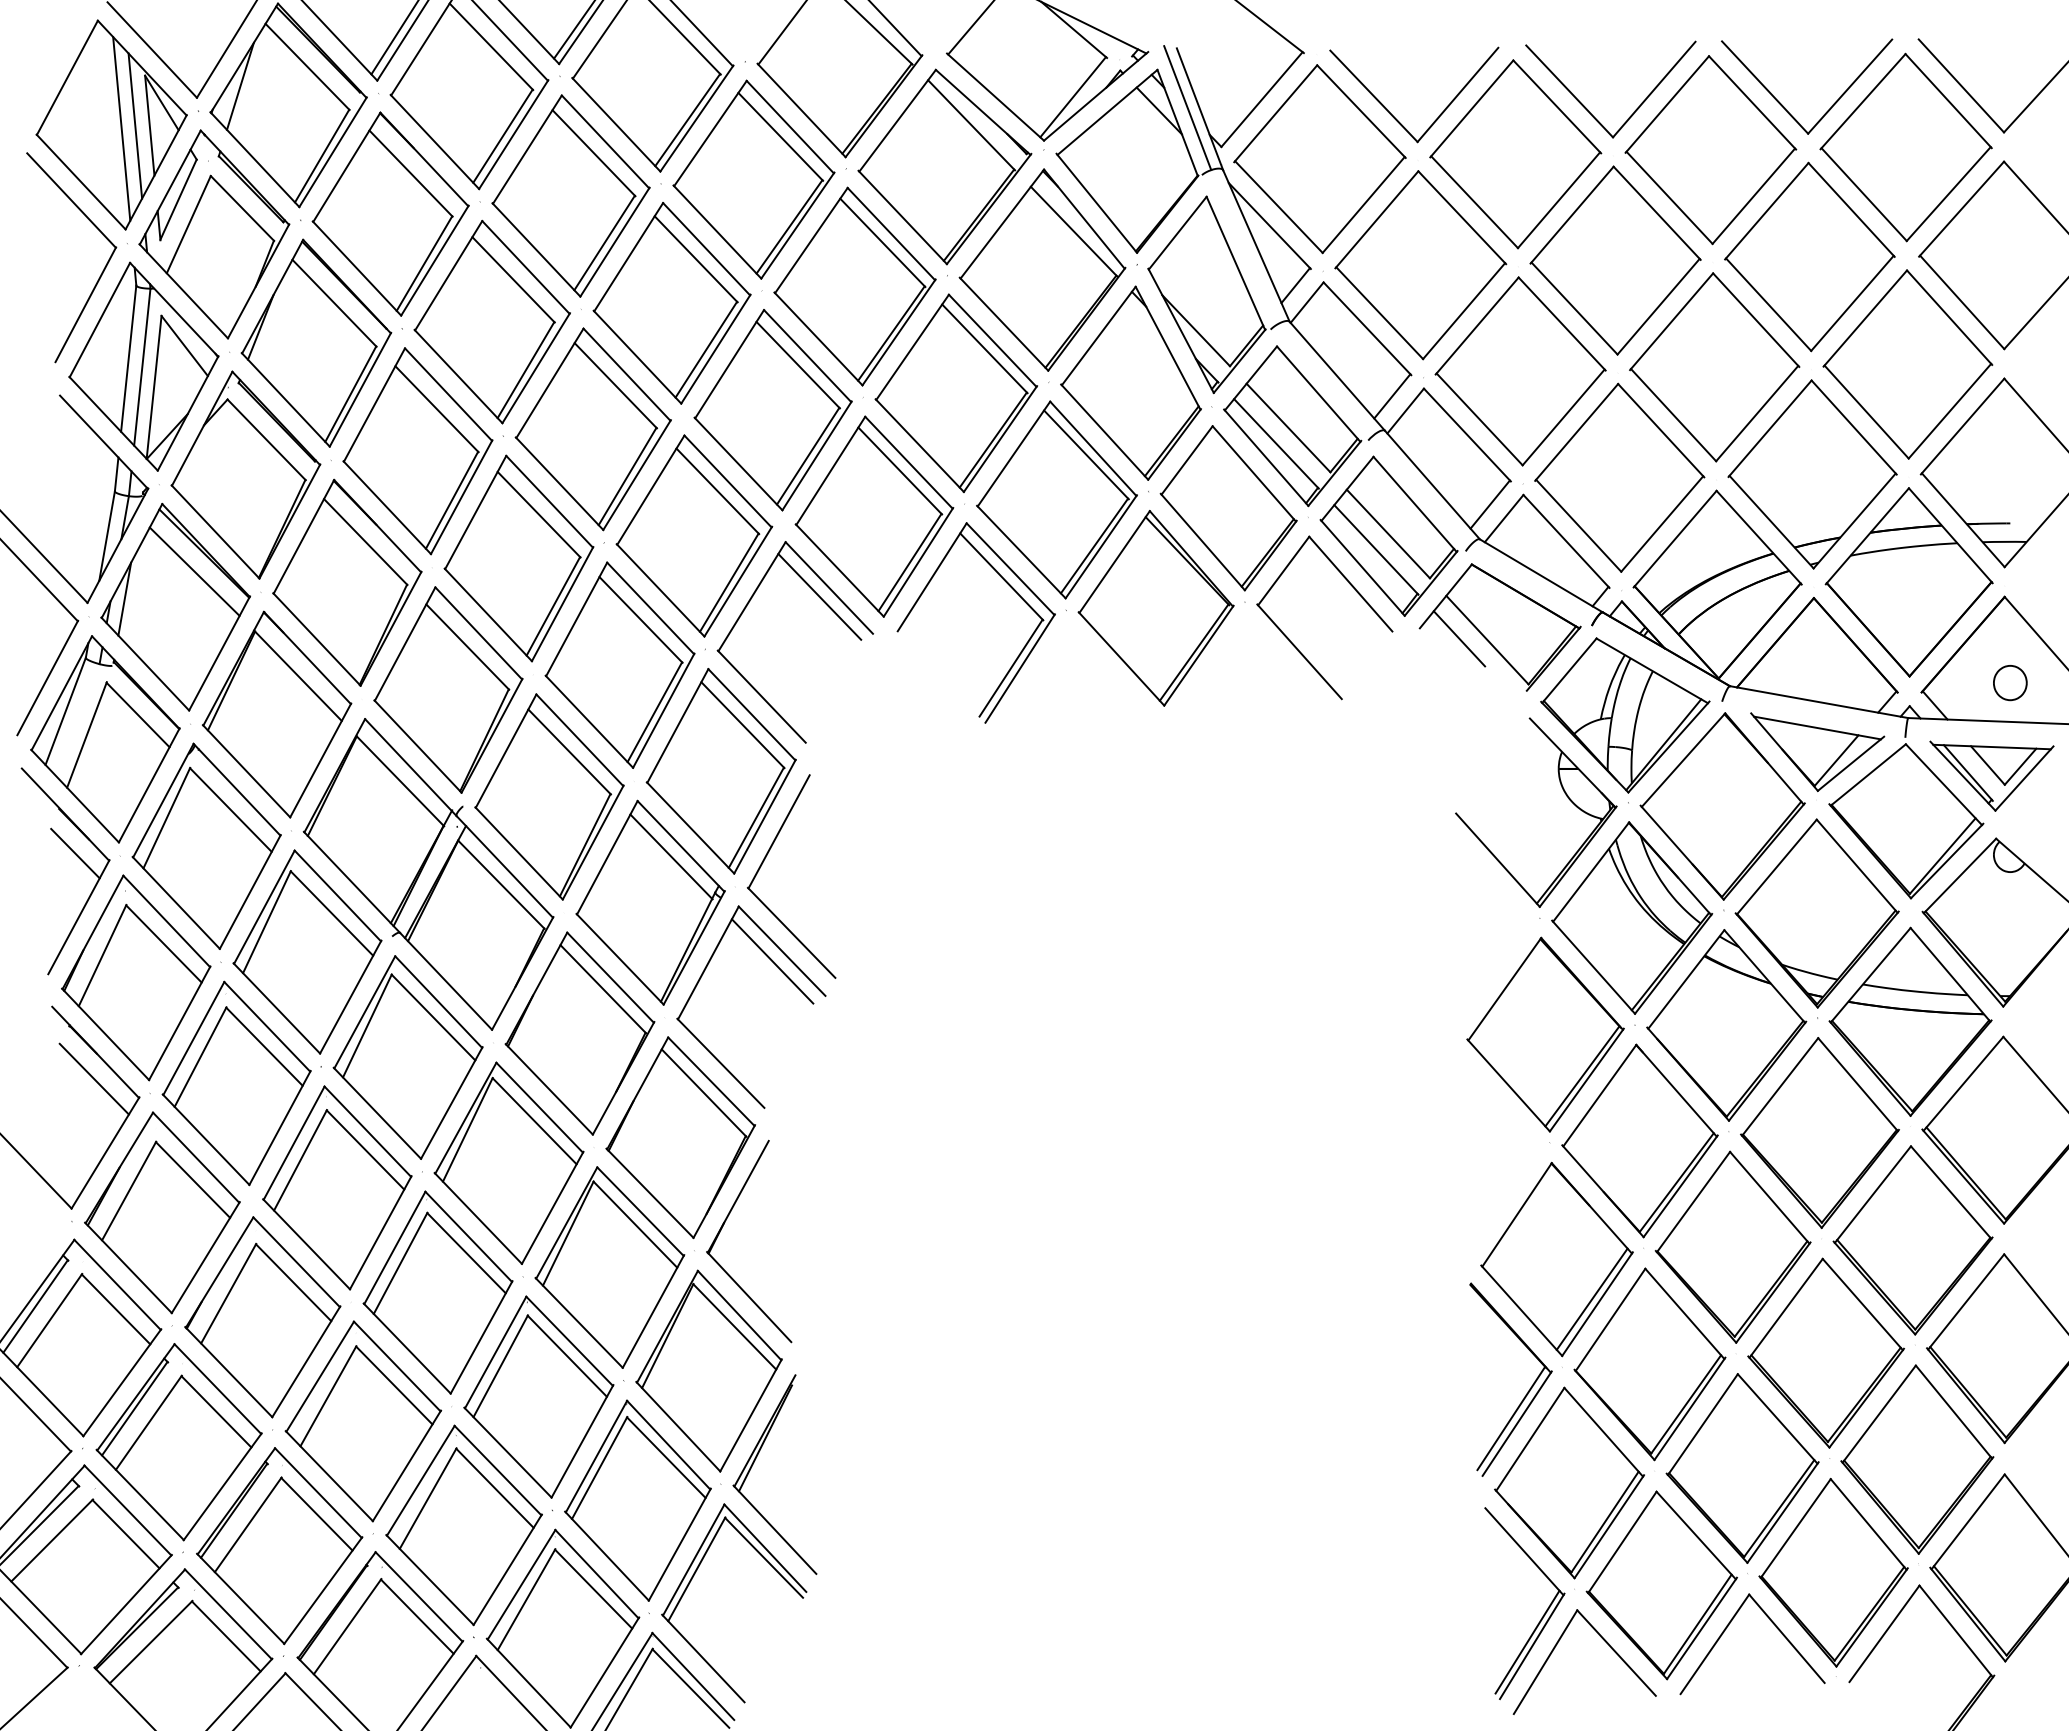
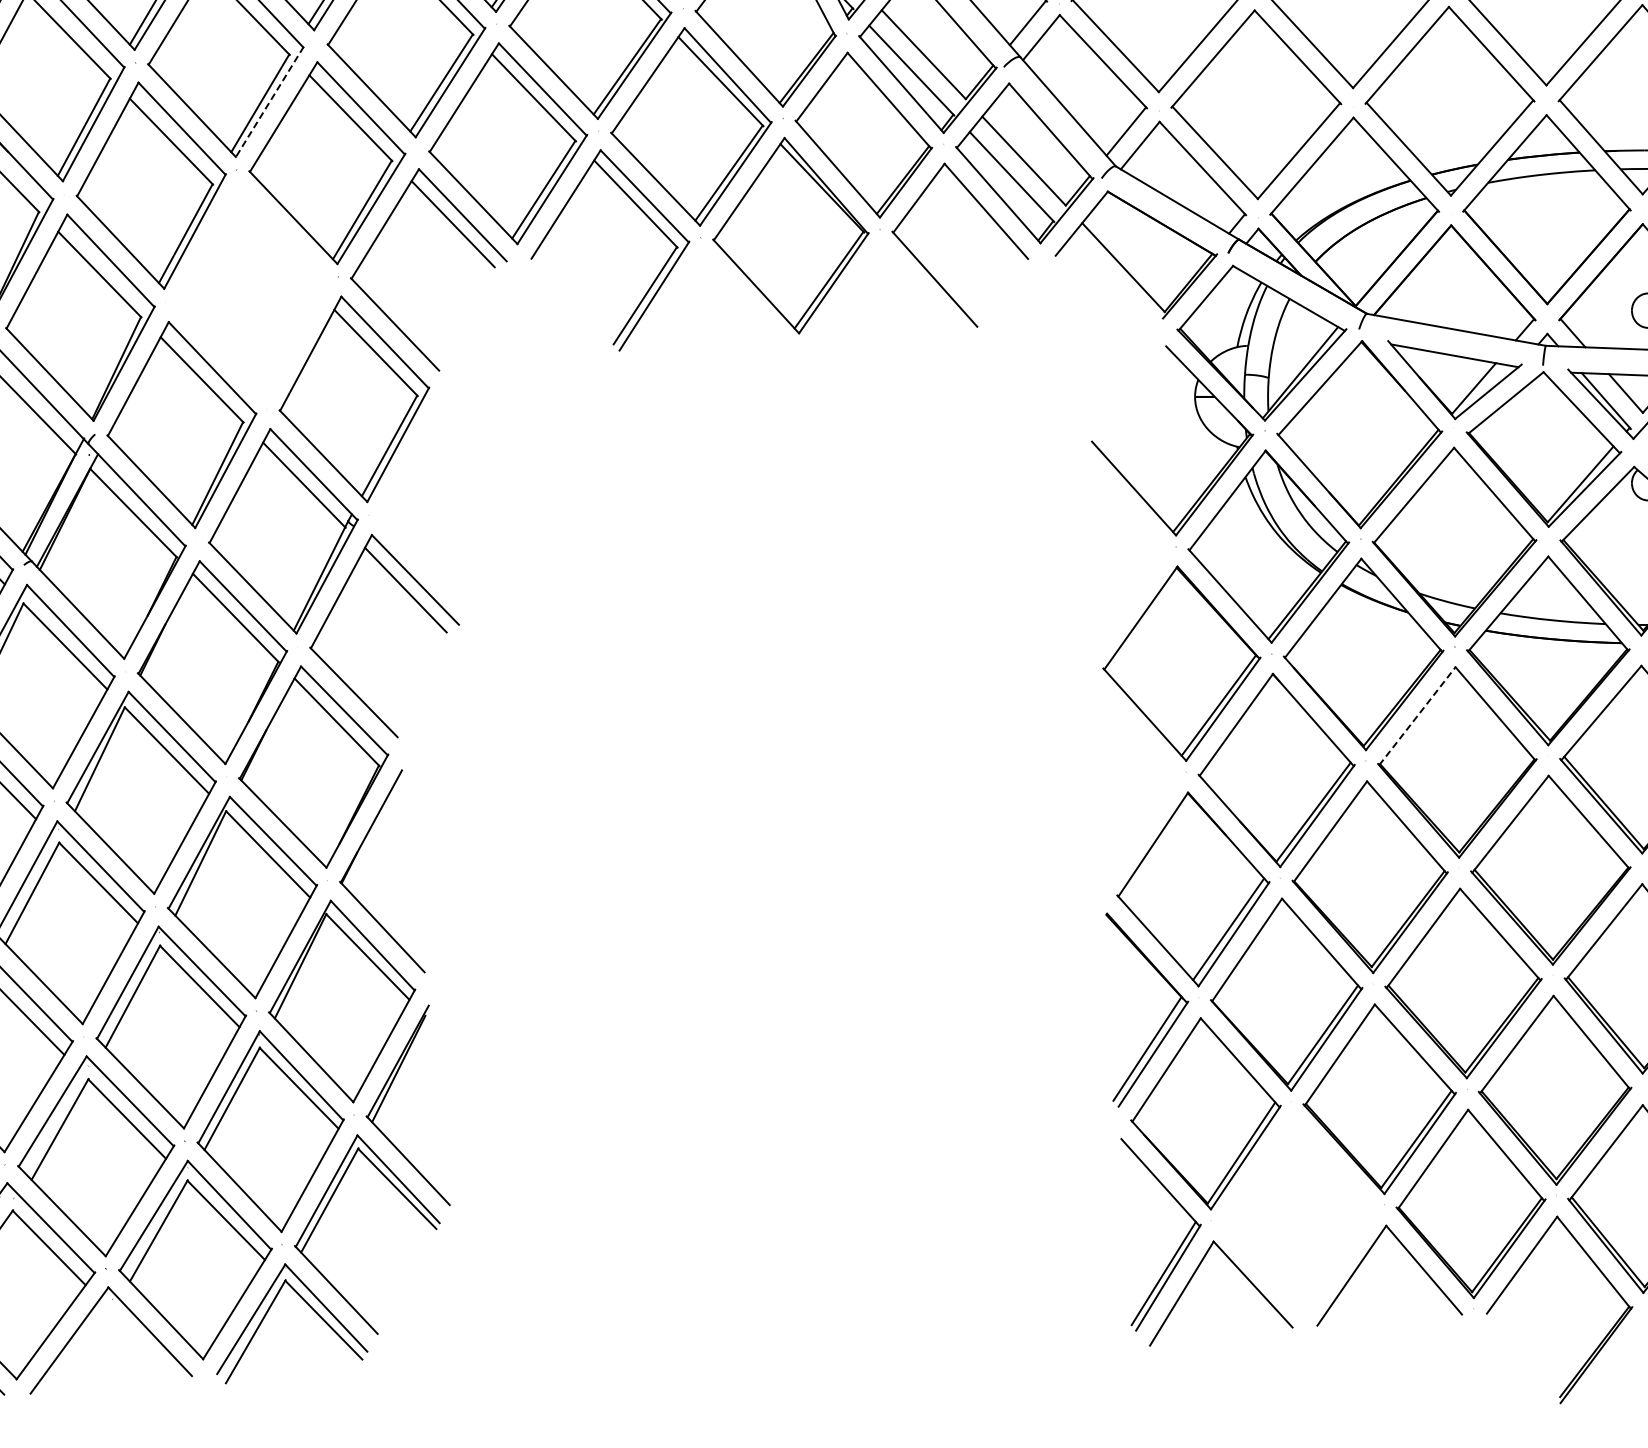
line: (637, 475) -> (270, 102), solid -> dashed
line: (1459, 638) -> (1095, 265), removed
part: (619, 664) -> (252, 292), removed
part: (763, 863) -> (396, 491), removed
line: (1780, 1086) -> (1417, 715), solid -> dashed
part: (1661, 1585) -> (1298, 1216), removed

